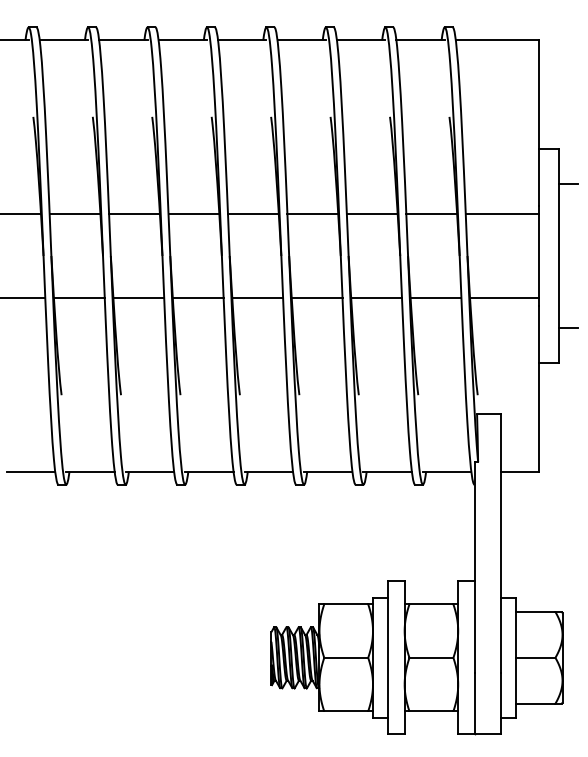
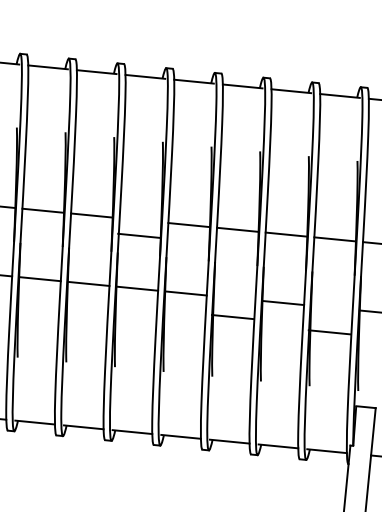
line: (193, 214) -> (138, 235), moved
line: (316, 297) -> (232, 316), moved
line: (435, 297) -> (329, 332), moved

